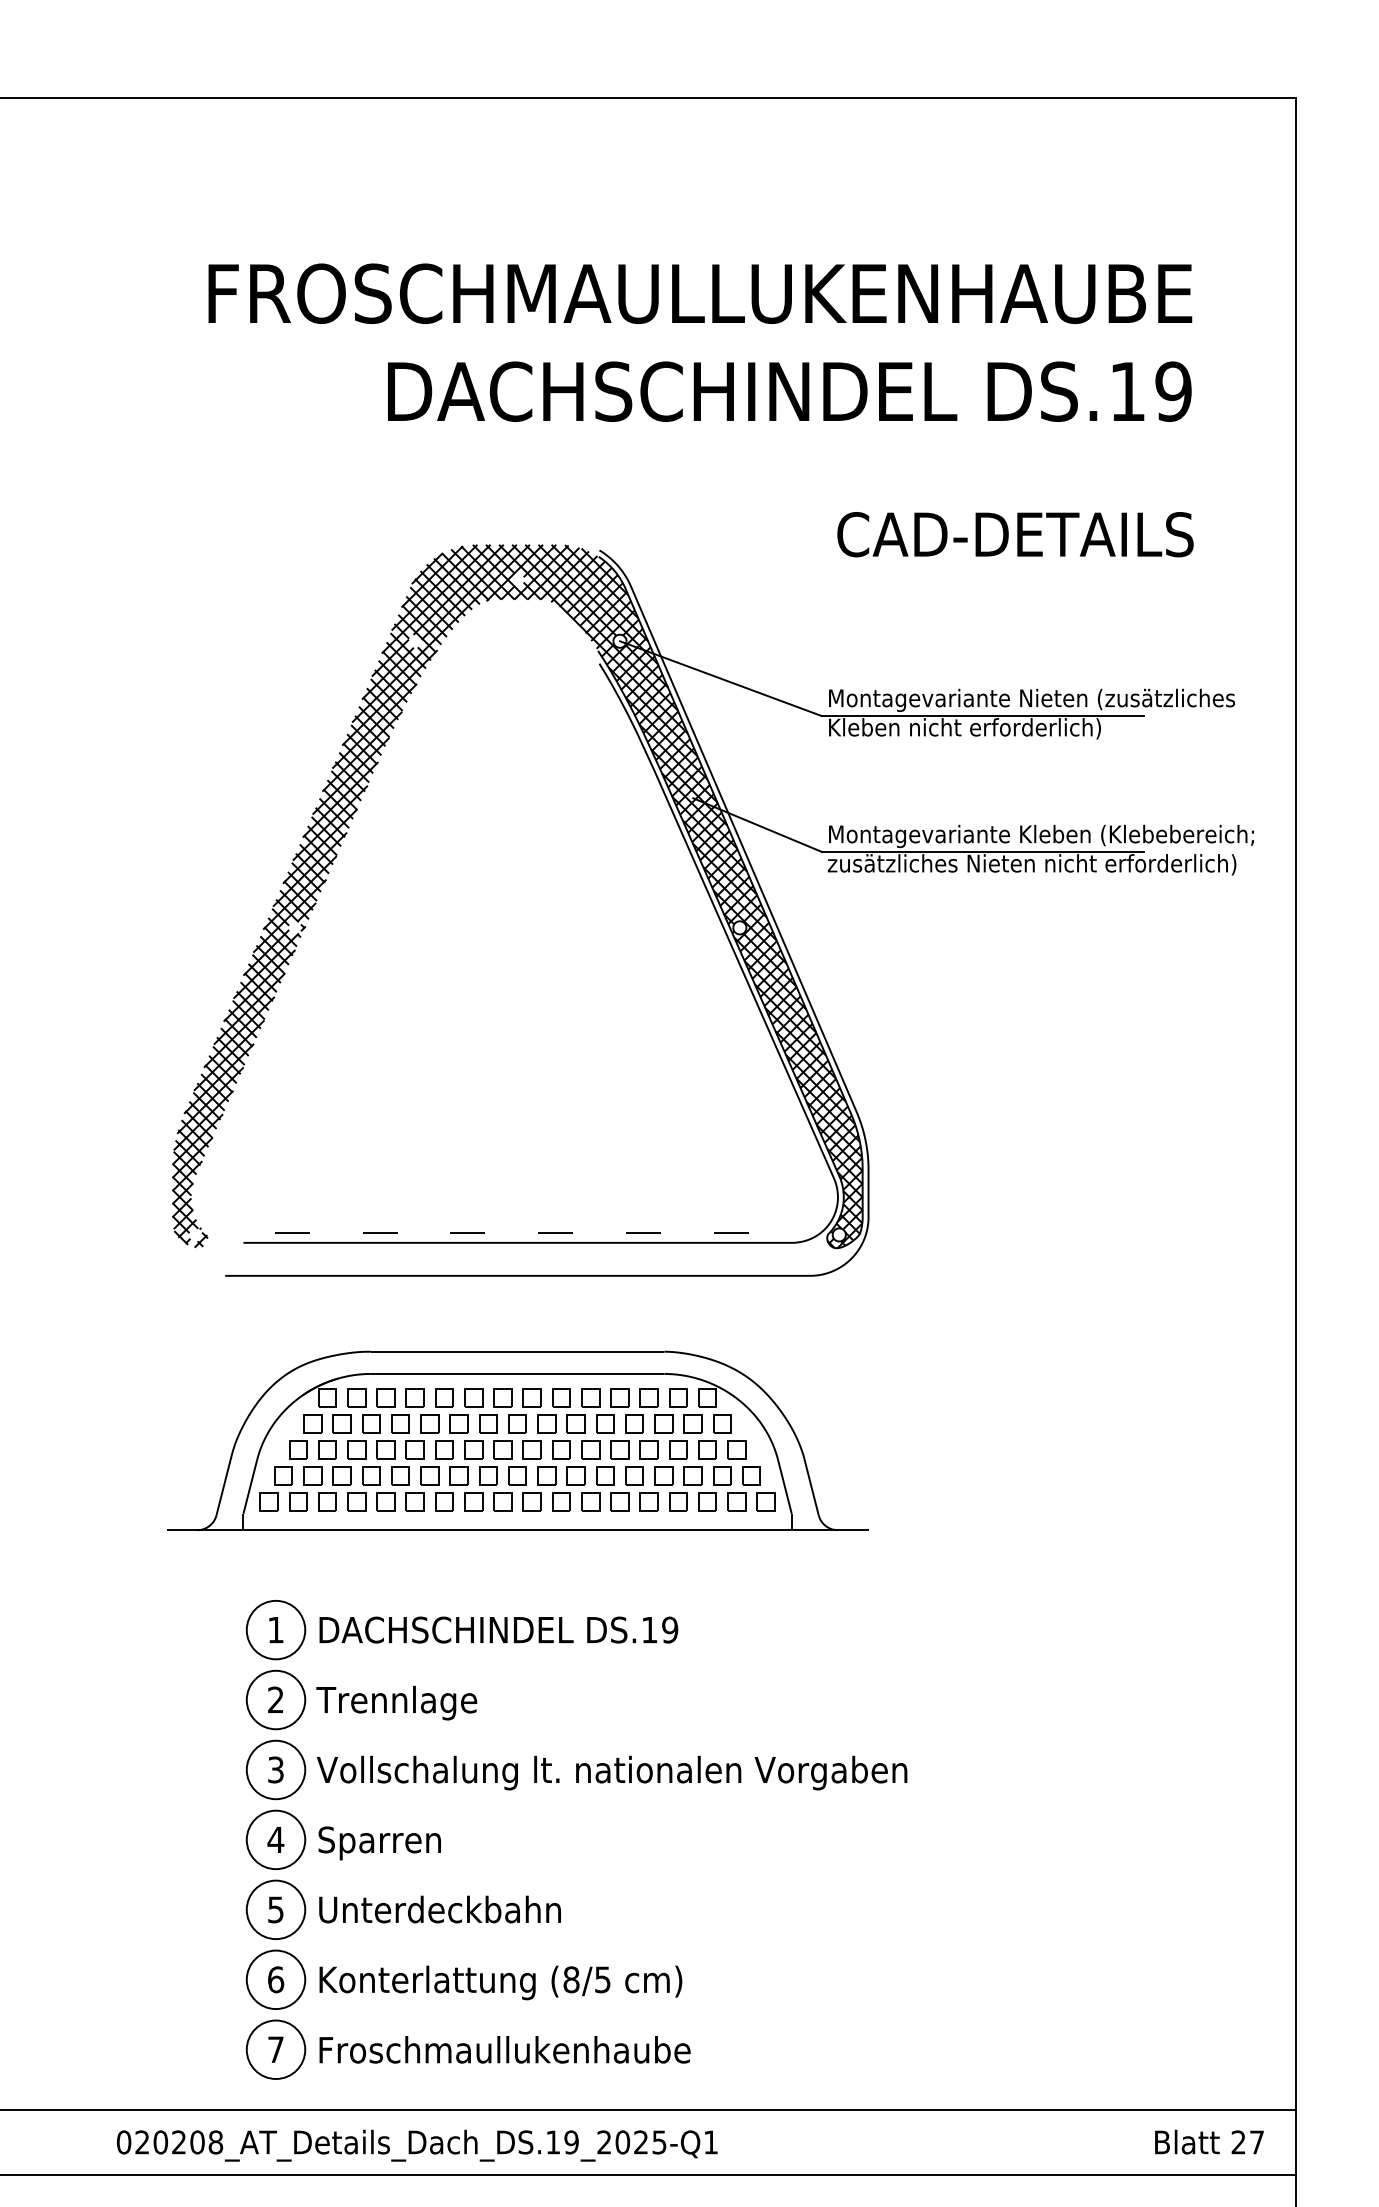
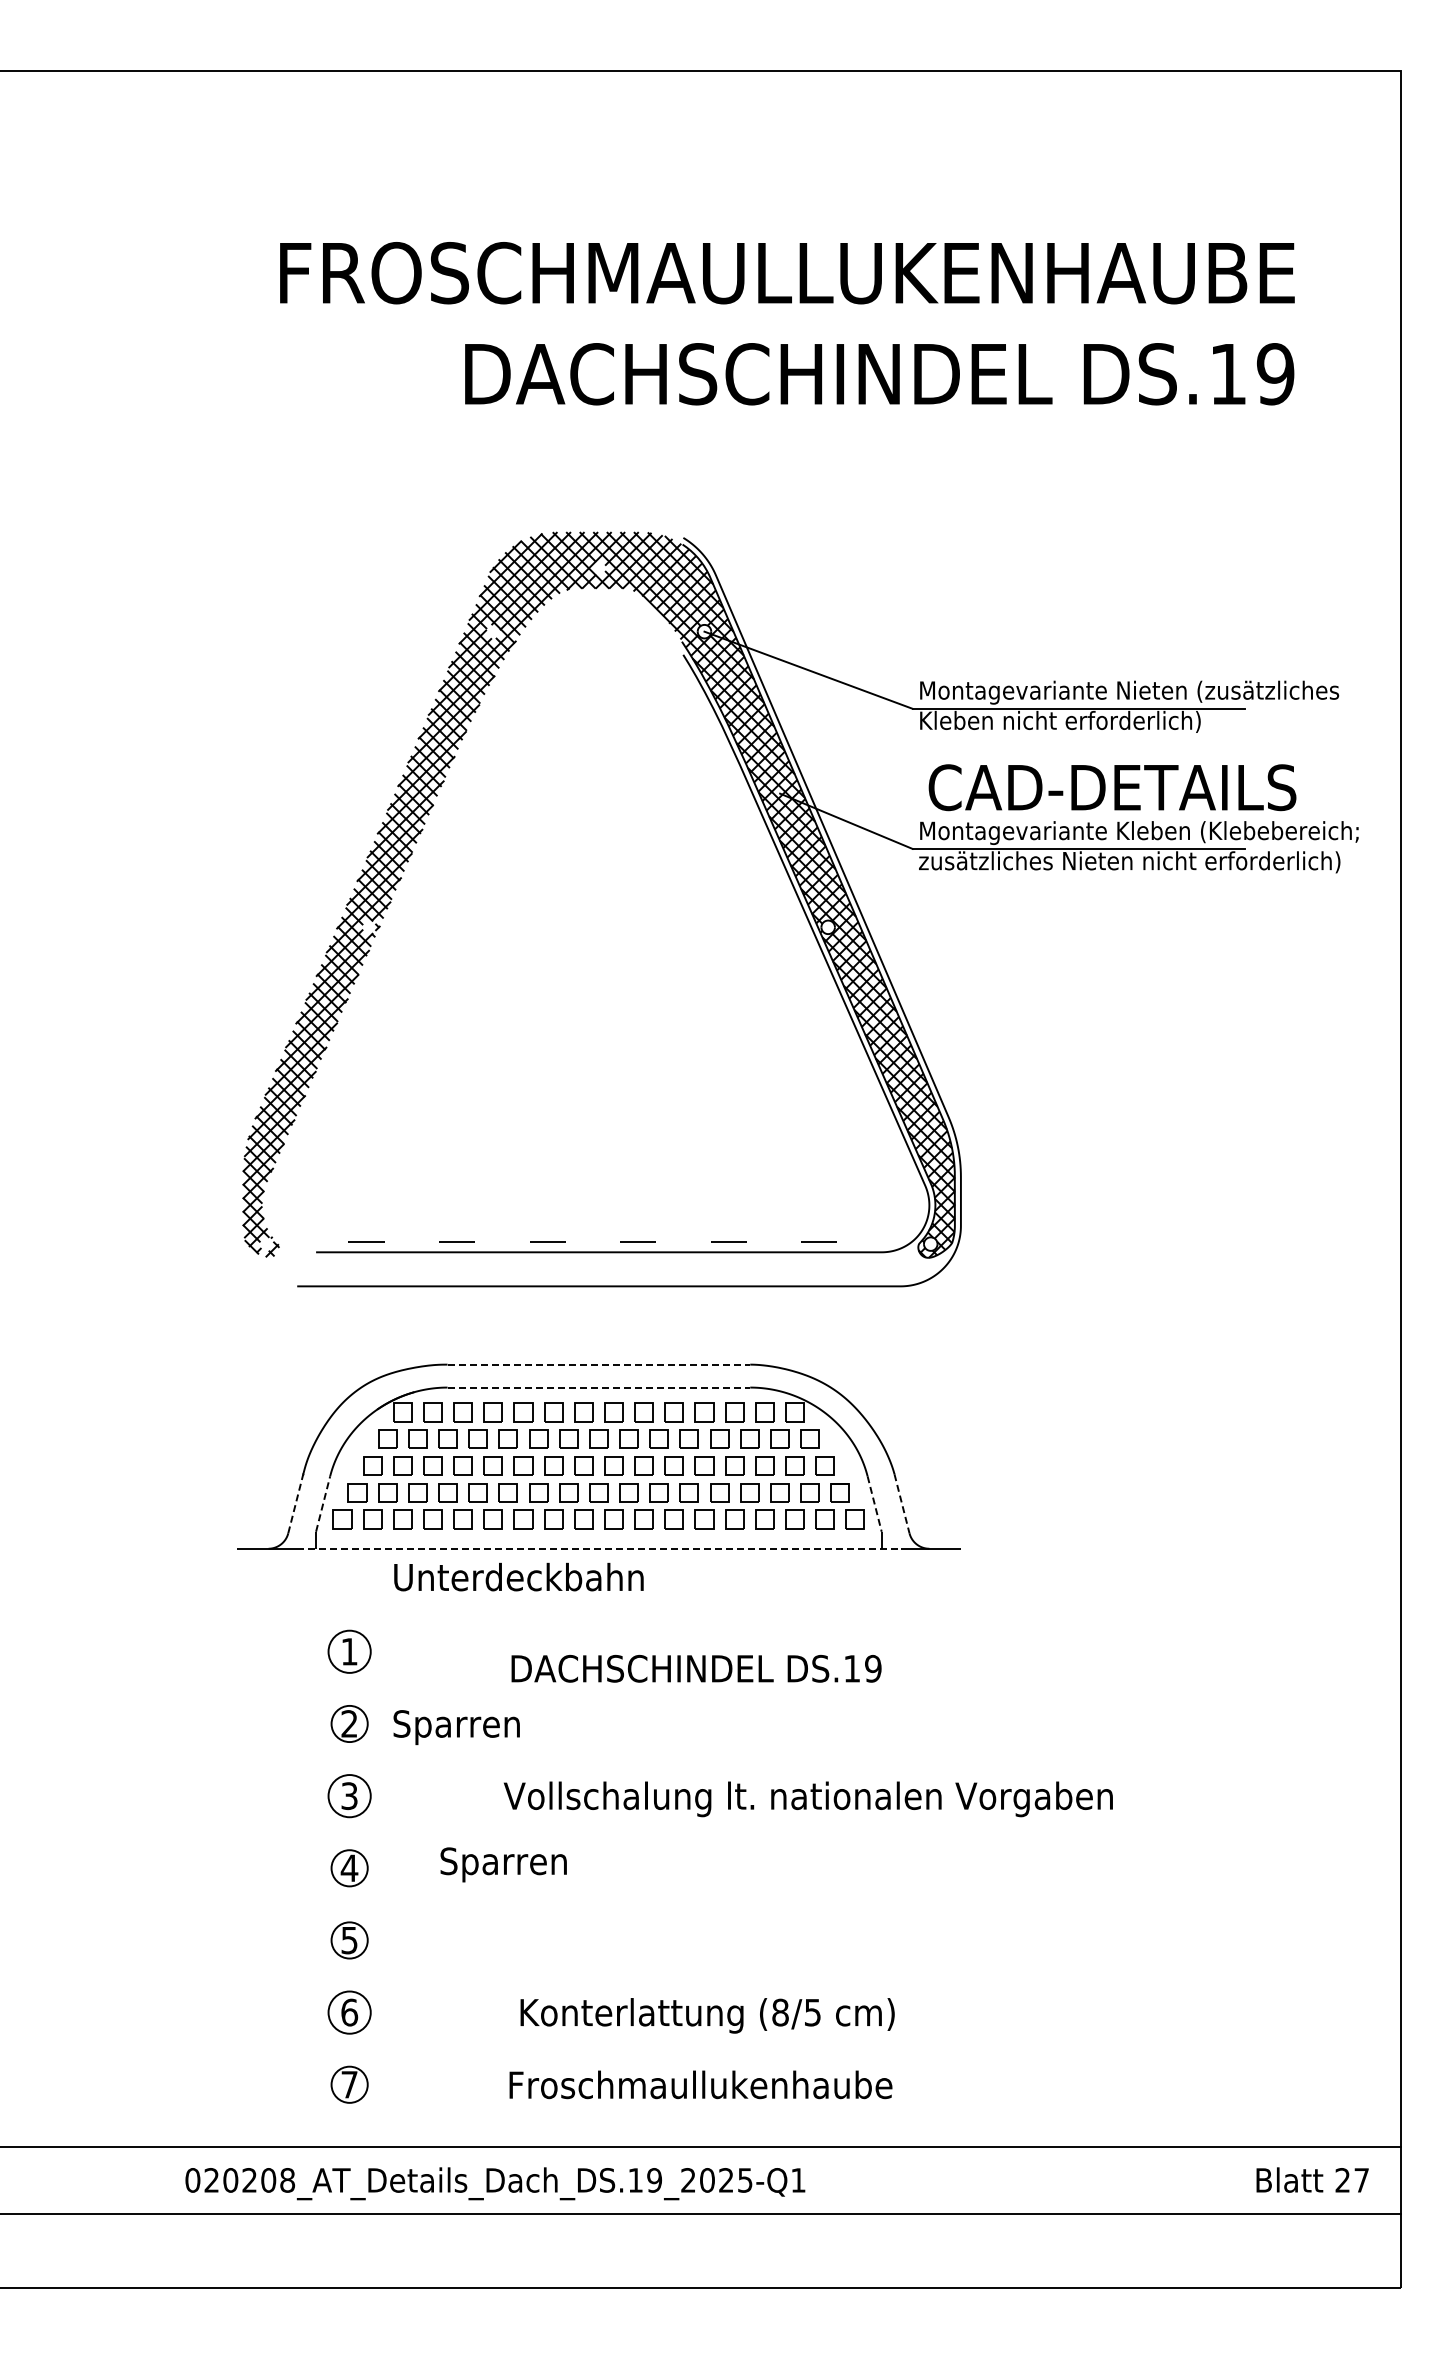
text: (1015, 534) -> (1112, 787), moved
line: (518, 1351) -> (599, 1364), solid -> dashed
line: (518, 1373) -> (599, 1387), solid -> dashed
line: (223, 1486) -> (295, 1503), solid -> dashed
line: (250, 1487) -> (323, 1504), solid -> dashed
line: (784, 1487) -> (874, 1504), solid -> dashed
line: (811, 1487) -> (902, 1504), solid -> dashed
line: (517, 1529) -> (598, 1548), solid -> dashed
circle: (275, 1629) -> (349, 1651), size x0.7
text: (498, 1629) -> (696, 1668), moved
circle: (275, 1699) -> (349, 1723), size x0.6
text: (397, 1703) -> (474, 1727), Trennlage -> Sparren
circle: (275, 1769) -> (349, 1795), size x0.7
text: (612, 1773) -> (808, 1799), moved
circle: (275, 1840) -> (349, 1868), size x0.6
text: (379, 1843) -> (503, 1864), moved
text: (439, 1908) -> (518, 1576), moved
circle: (275, 1909) -> (349, 1940), size x0.6
circle: (275, 1979) -> (349, 2012), size x0.7
text: (500, 1982) -> (707, 2015), moved
circle: (275, 2049) -> (349, 2084), size x0.6
text: (504, 2049) -> (700, 2084), moved

